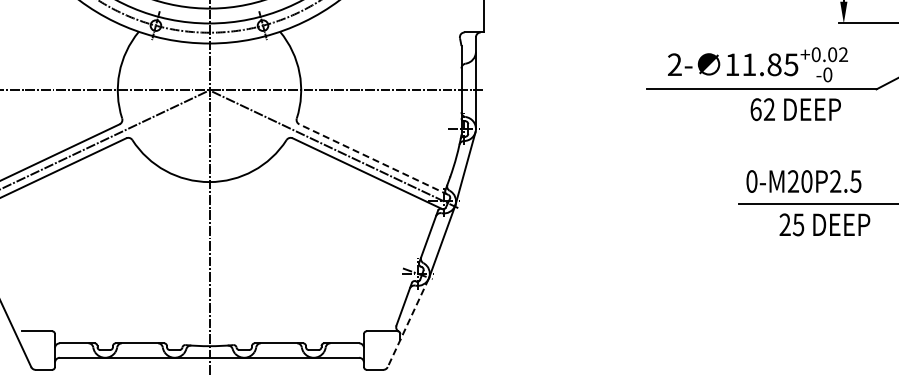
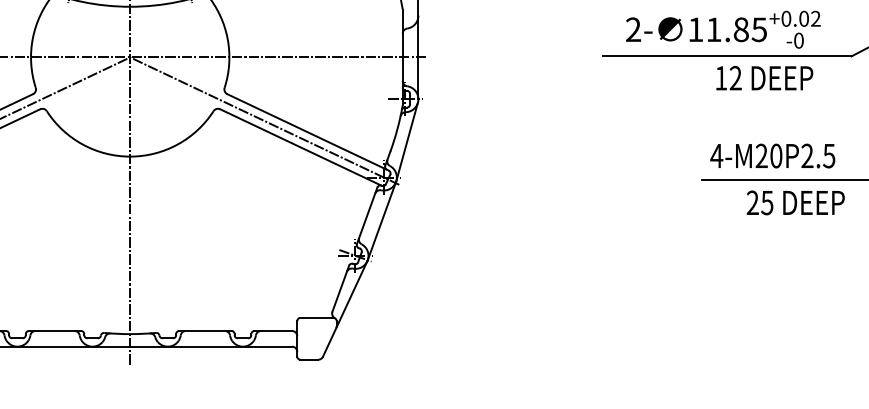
text: (755, 109) -> (720, 78), 62 -> 12
line: (373, 159) -> (307, 132), dashed -> solid
text: (751, 181) -> (716, 156), 0-M20P2.5 -> 4-M20P2.5
line: (408, 322) -> (345, 308), dashed -> solid

